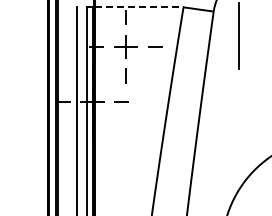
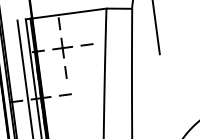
line: (139, 7) -> (69, 13), dashed -> solid

